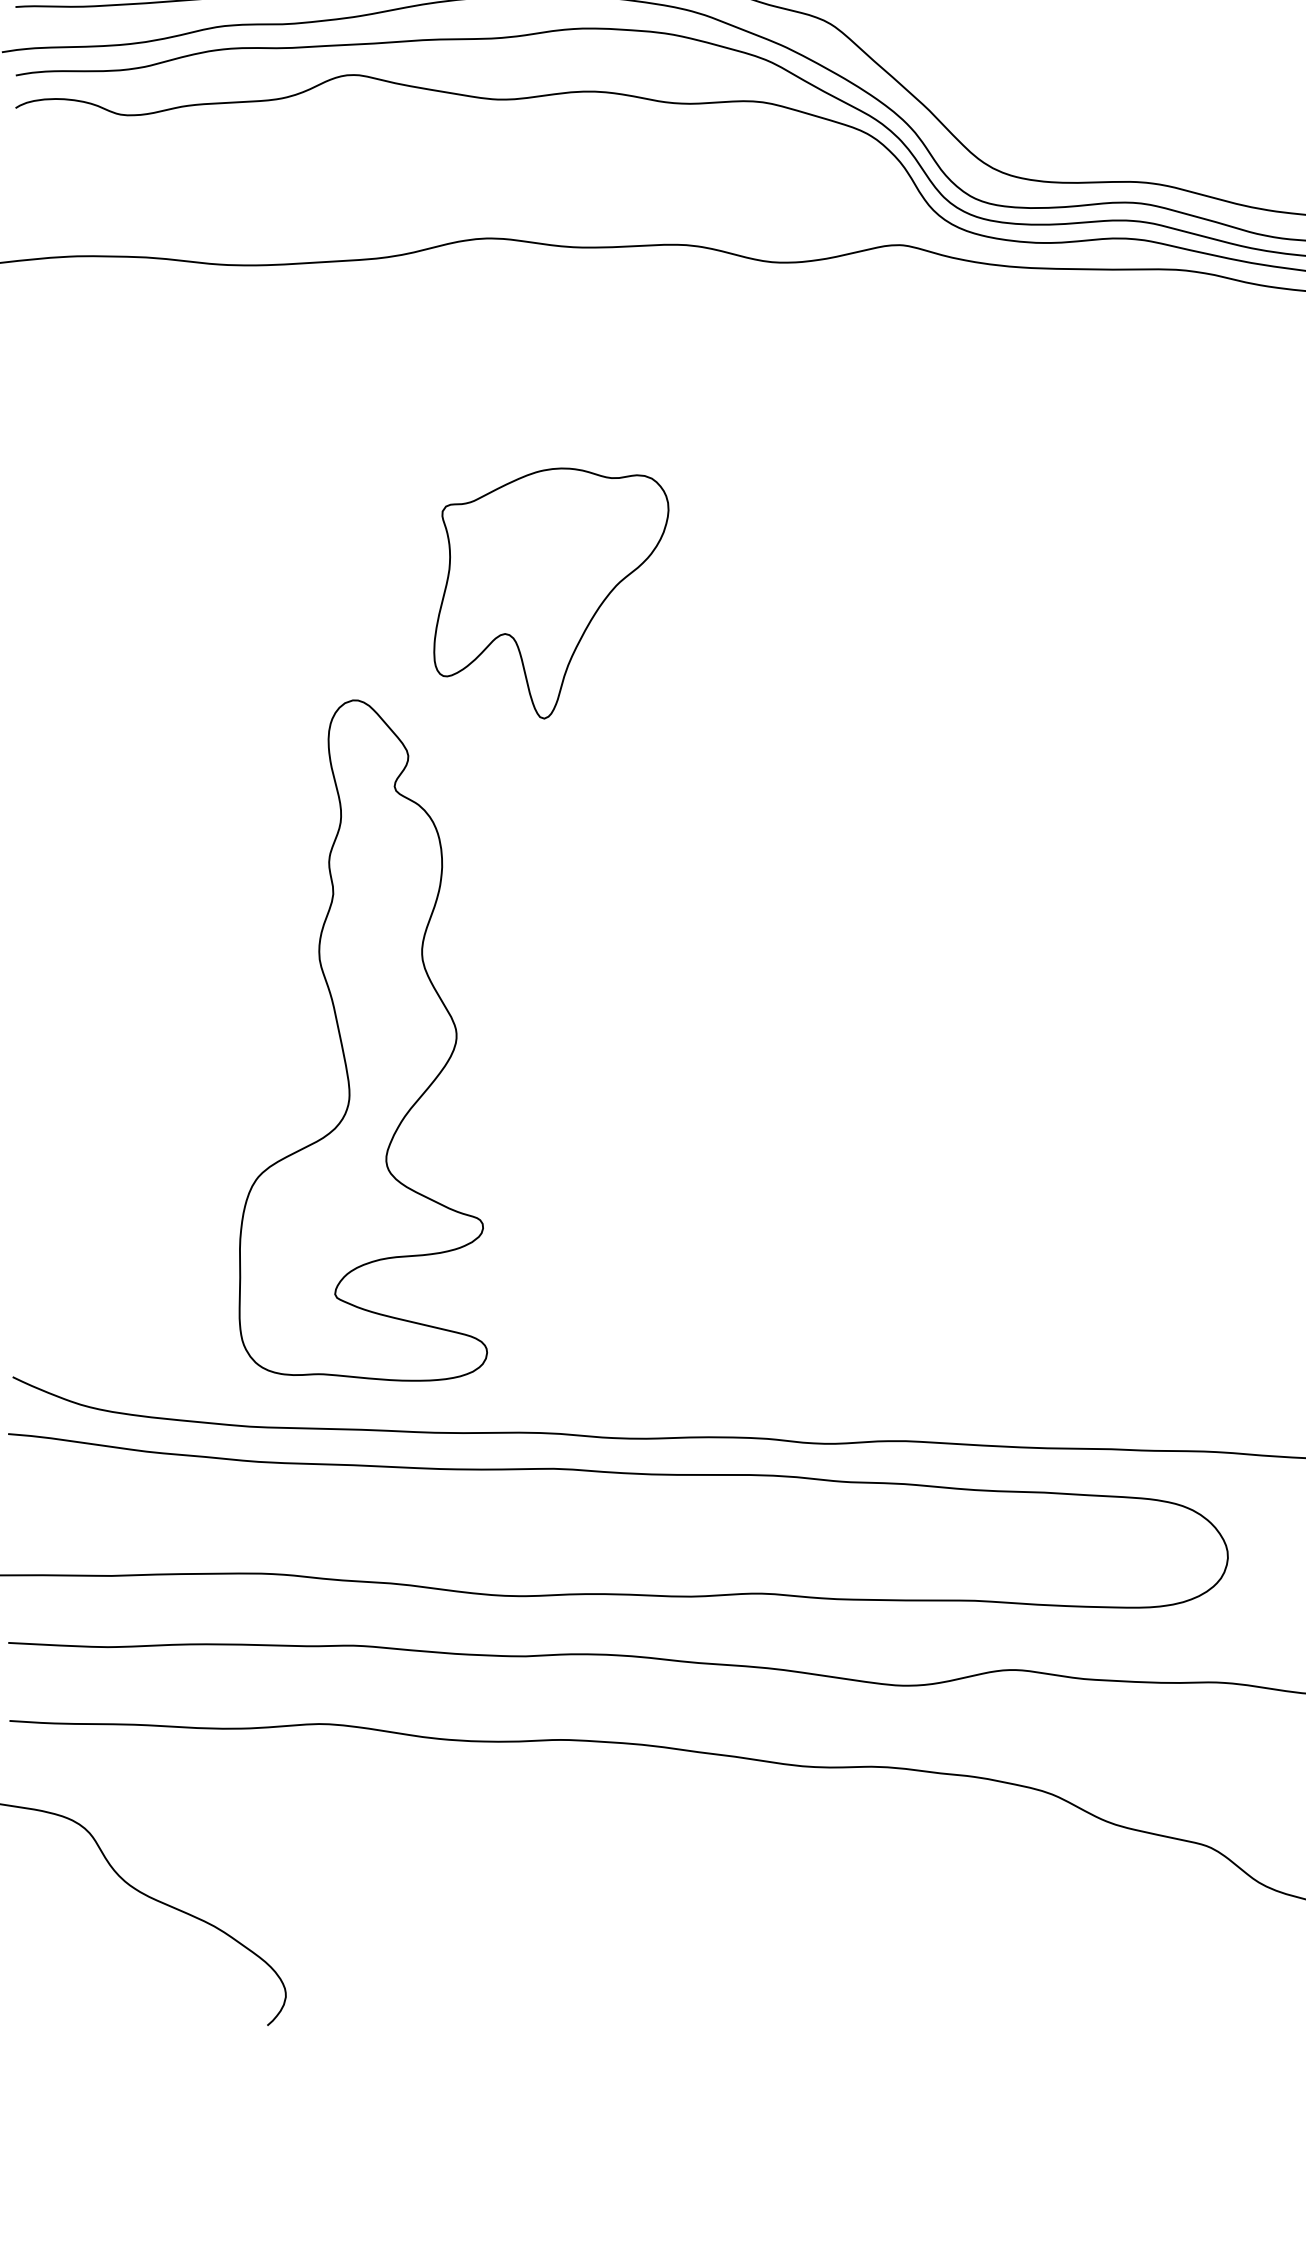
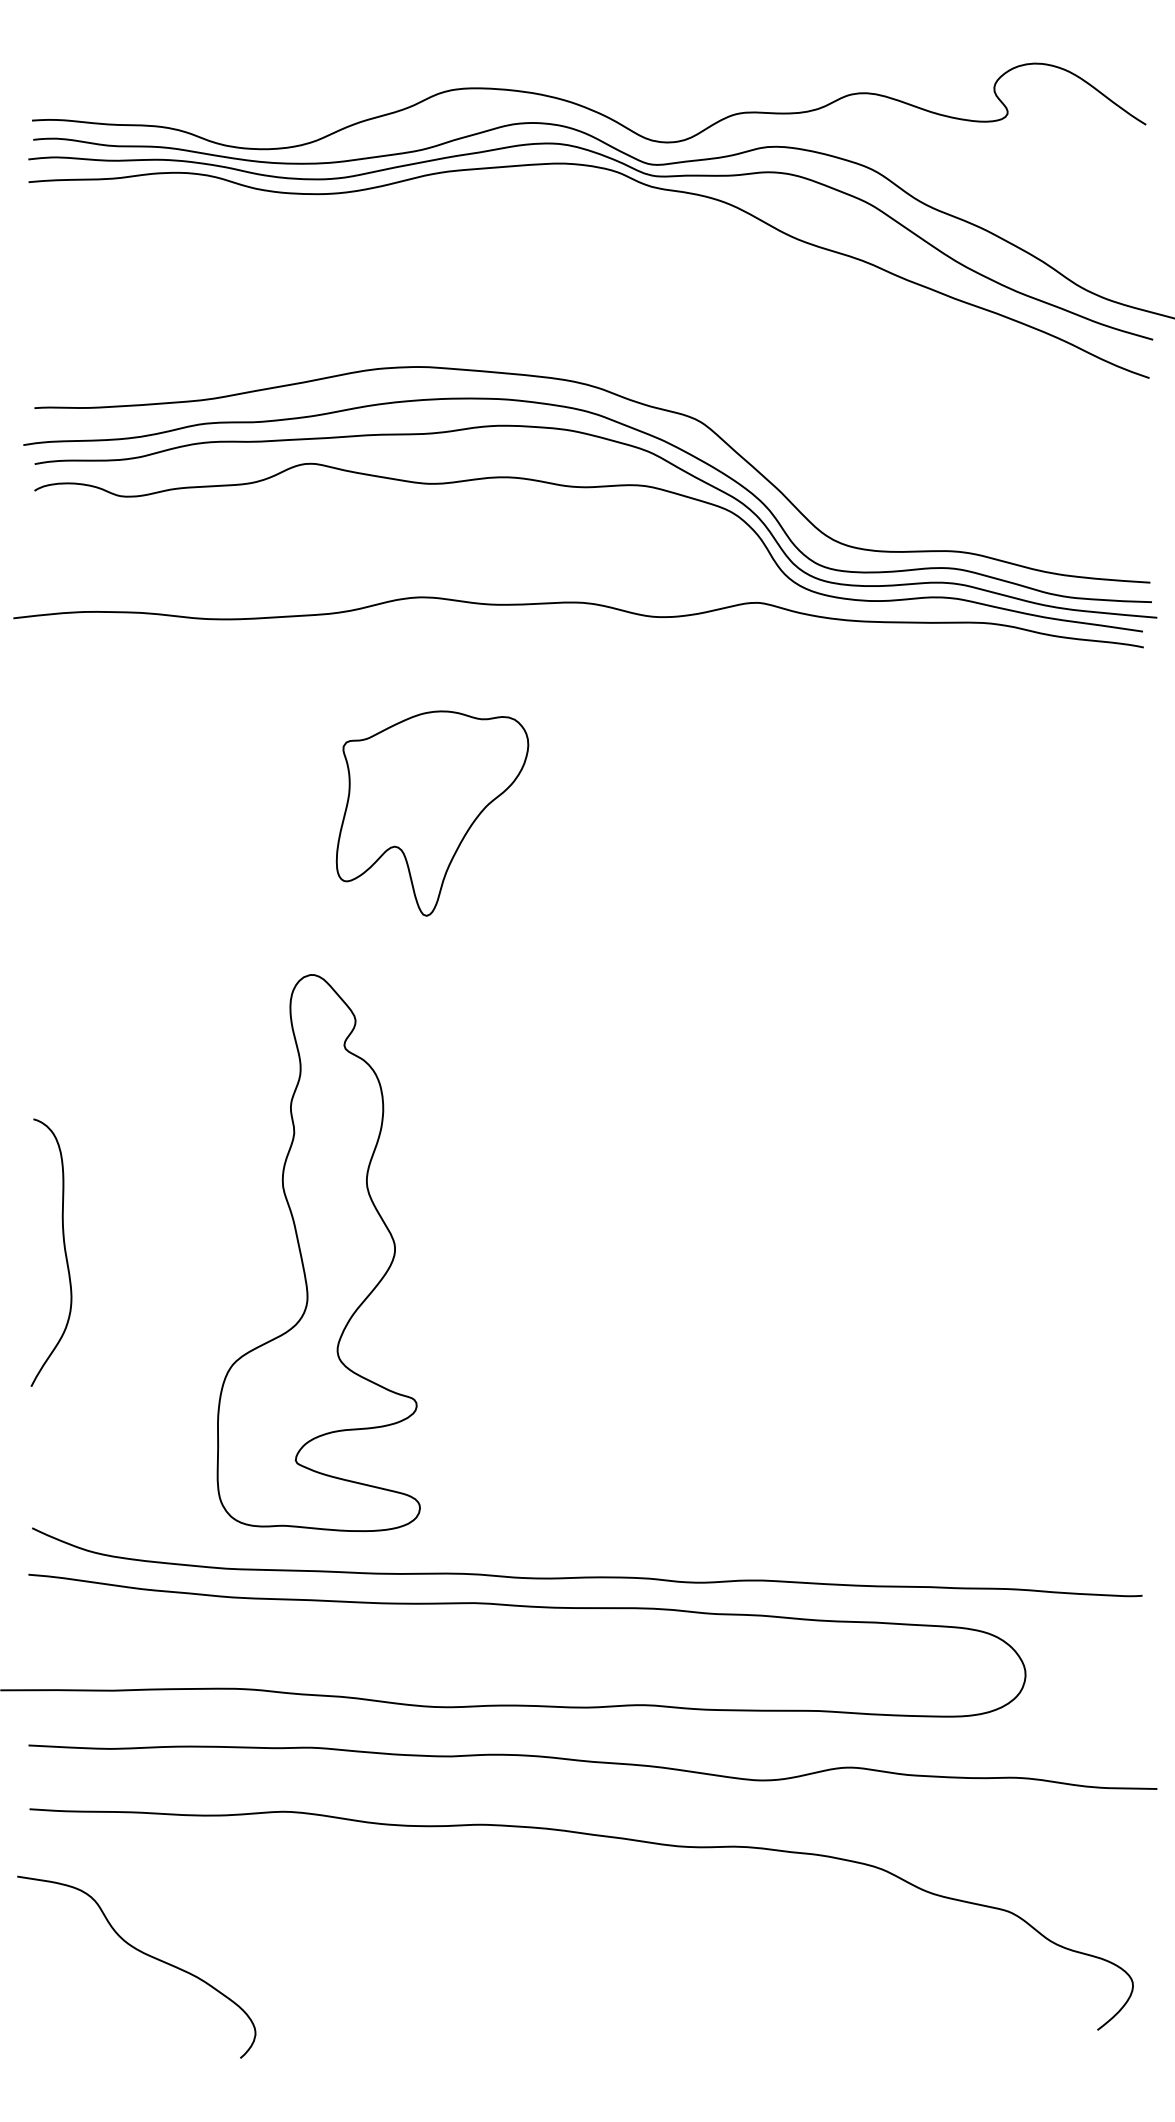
part: (551, 593) -> (432, 813), moved
curve: (52, 1039) -> (64, 1252), added

